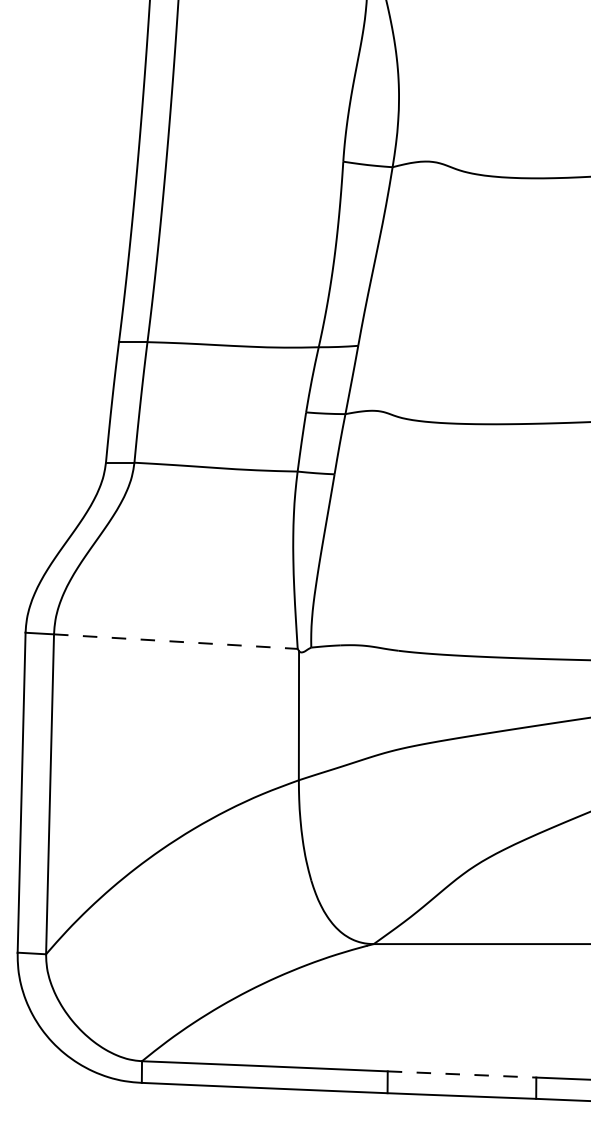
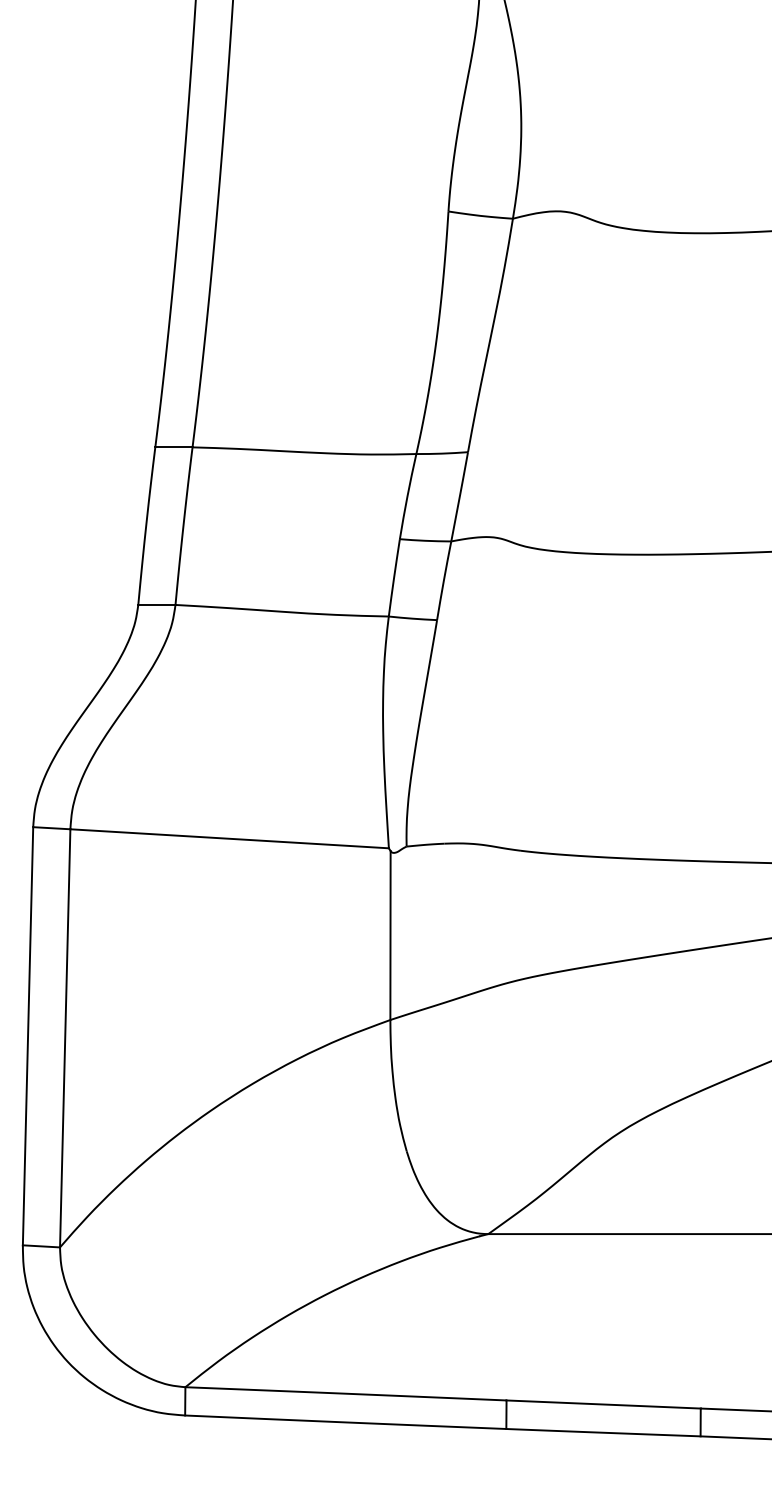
line: (176, 641) -> (230, 838), dashed -> solid
line: (462, 1074) -> (604, 1404), dashed -> solid

